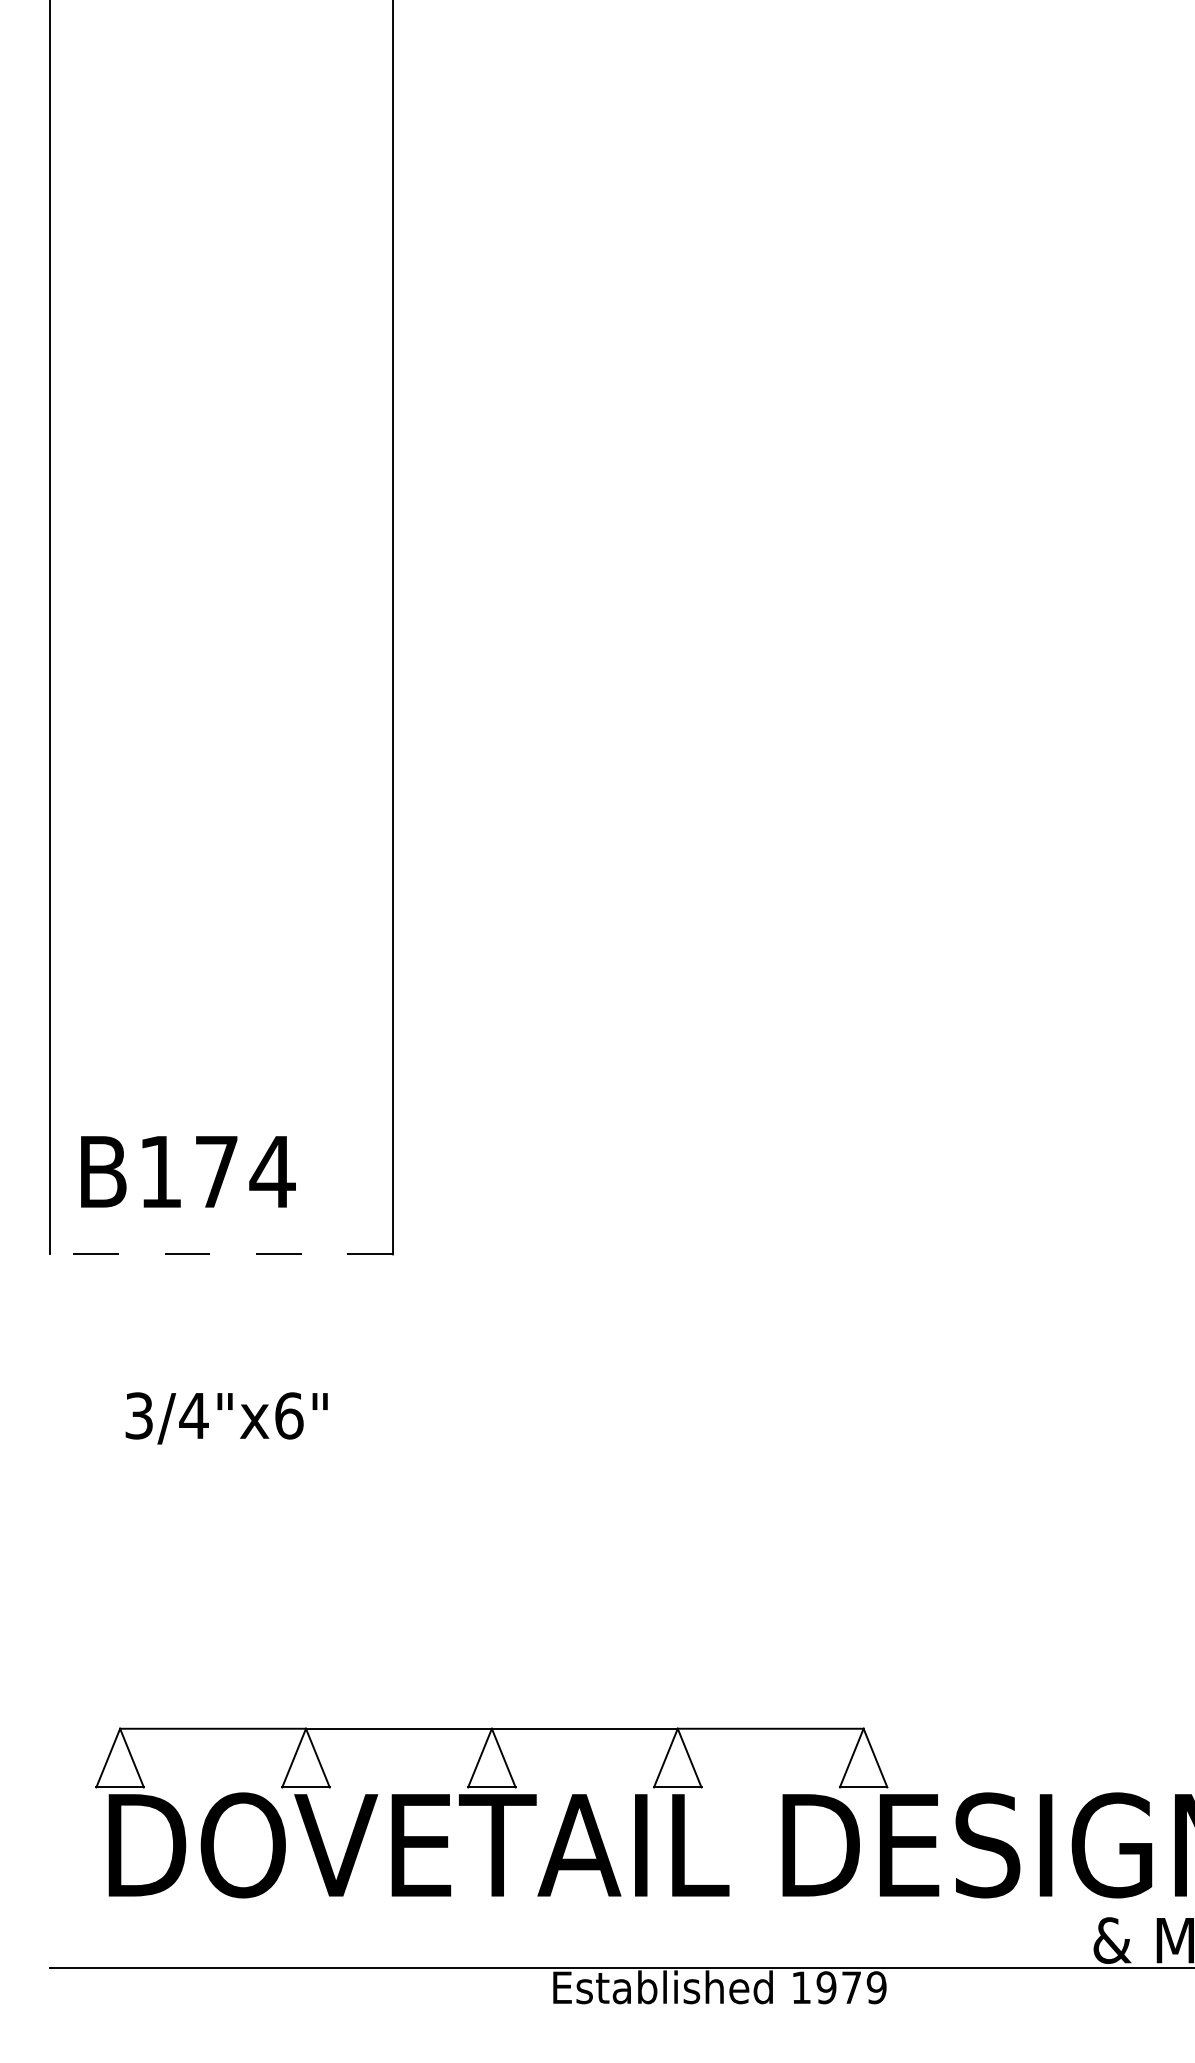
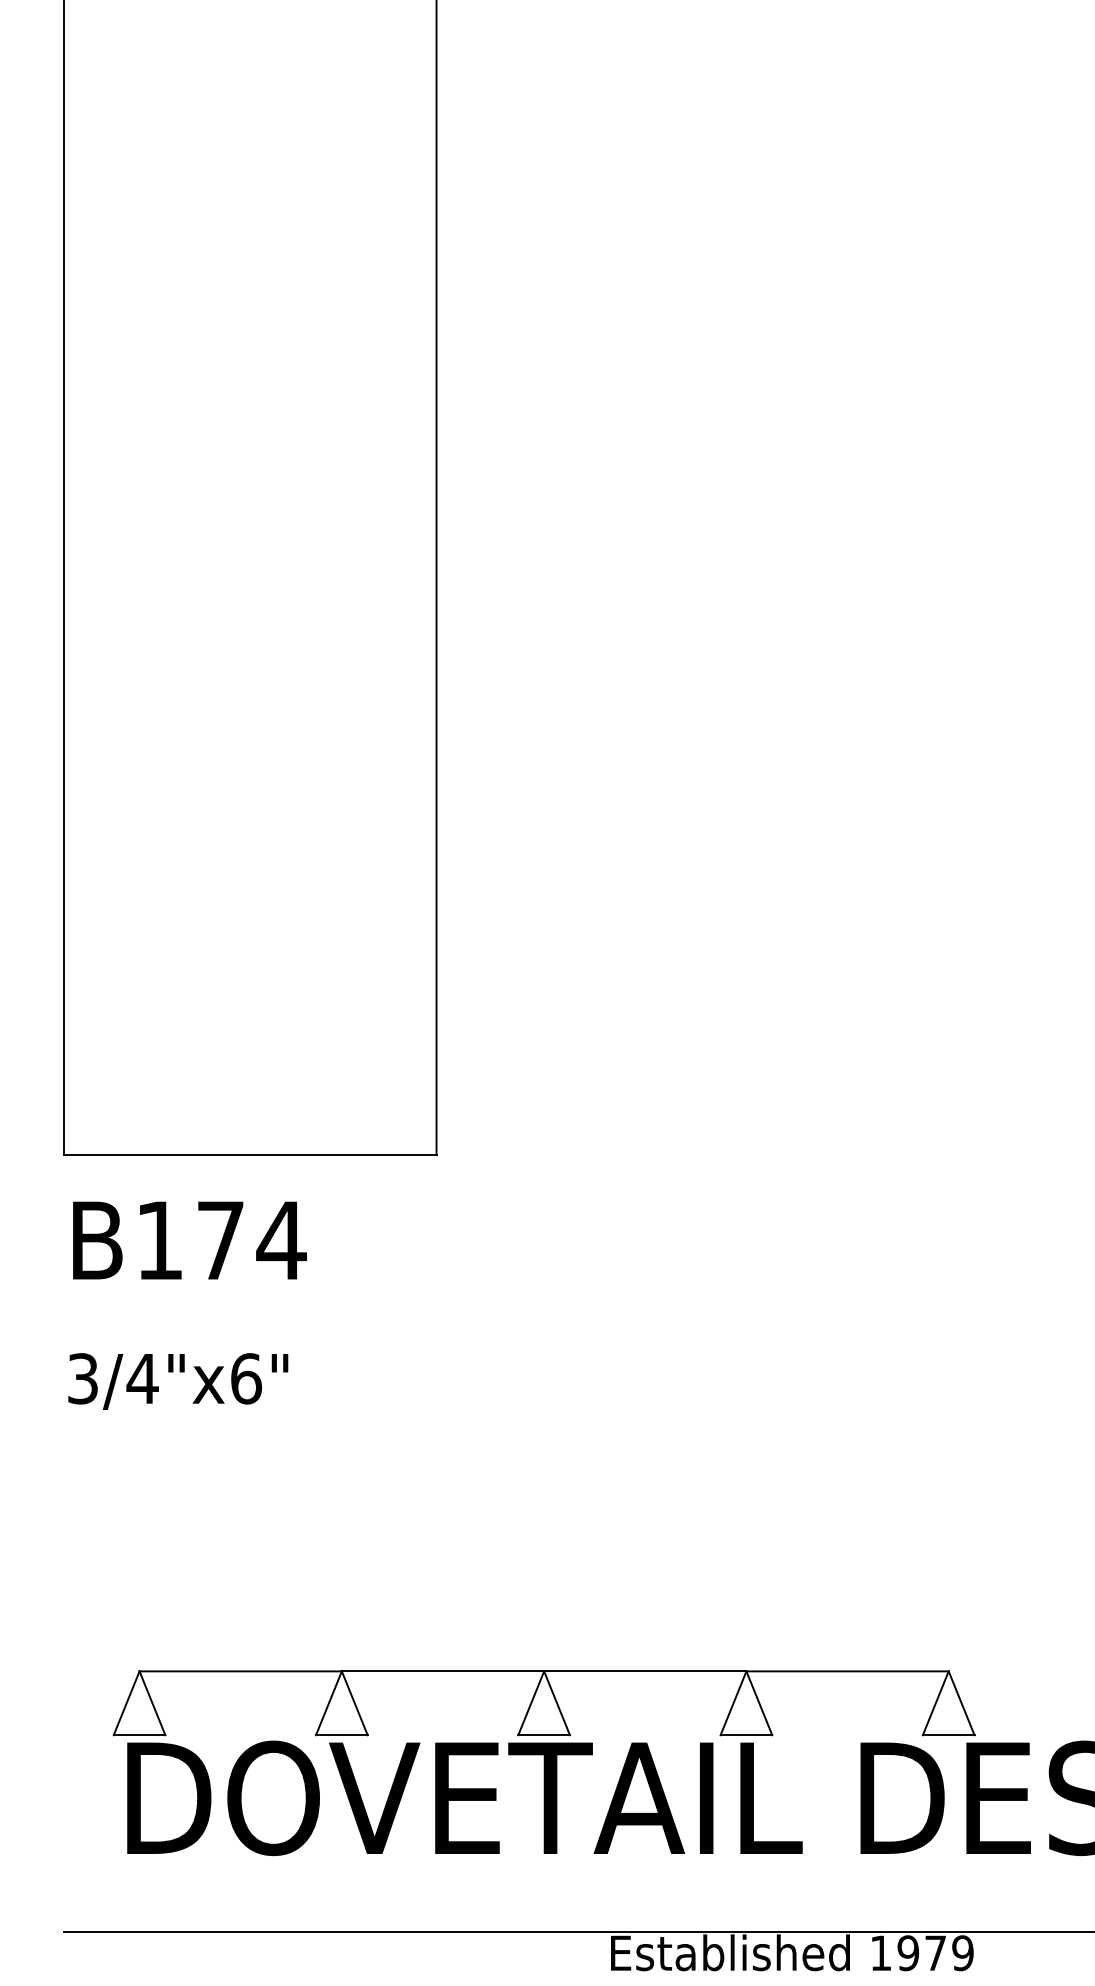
text: (188, 1171) -> (190, 1240), moved
line: (221, 1254) -> (249, 1155), dashed -> solid
text: (226, 1418) -> (178, 1381), moved

